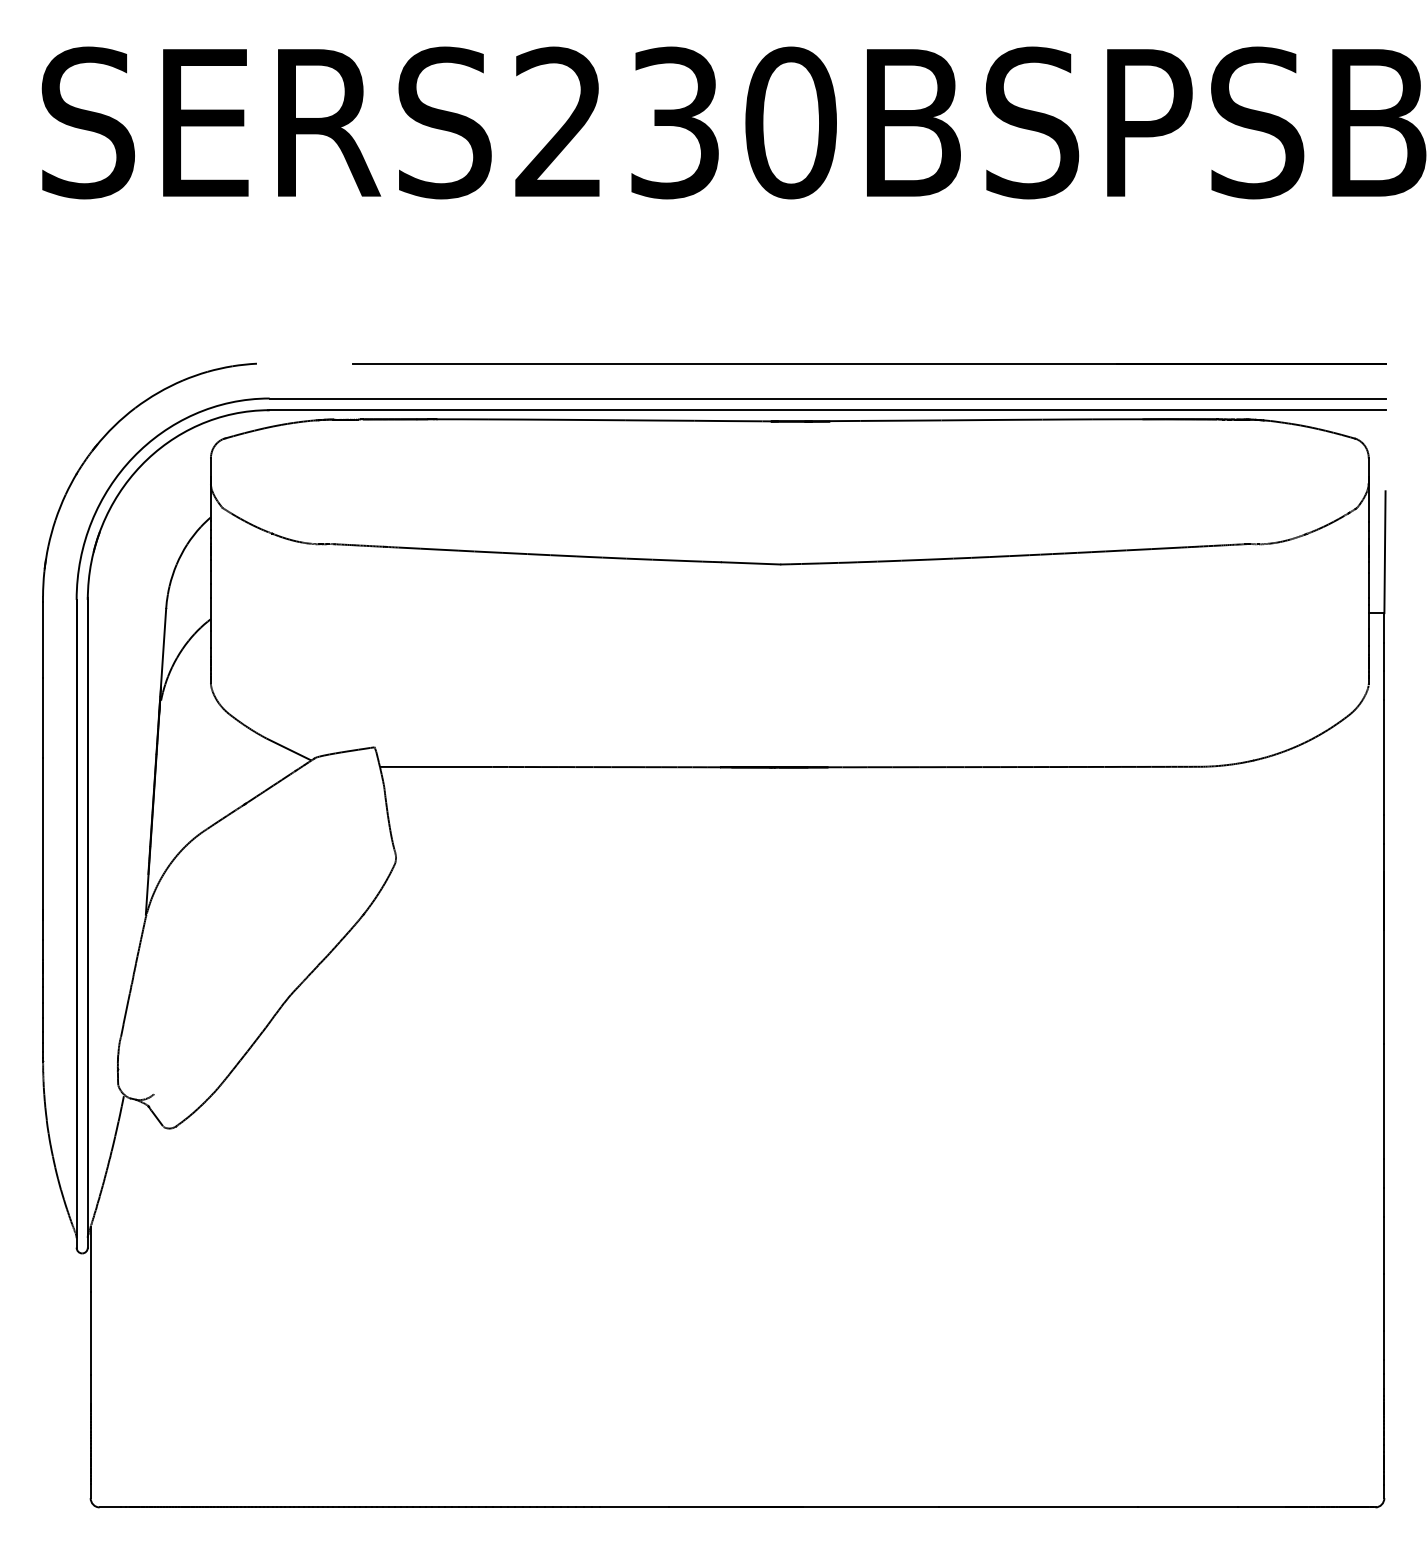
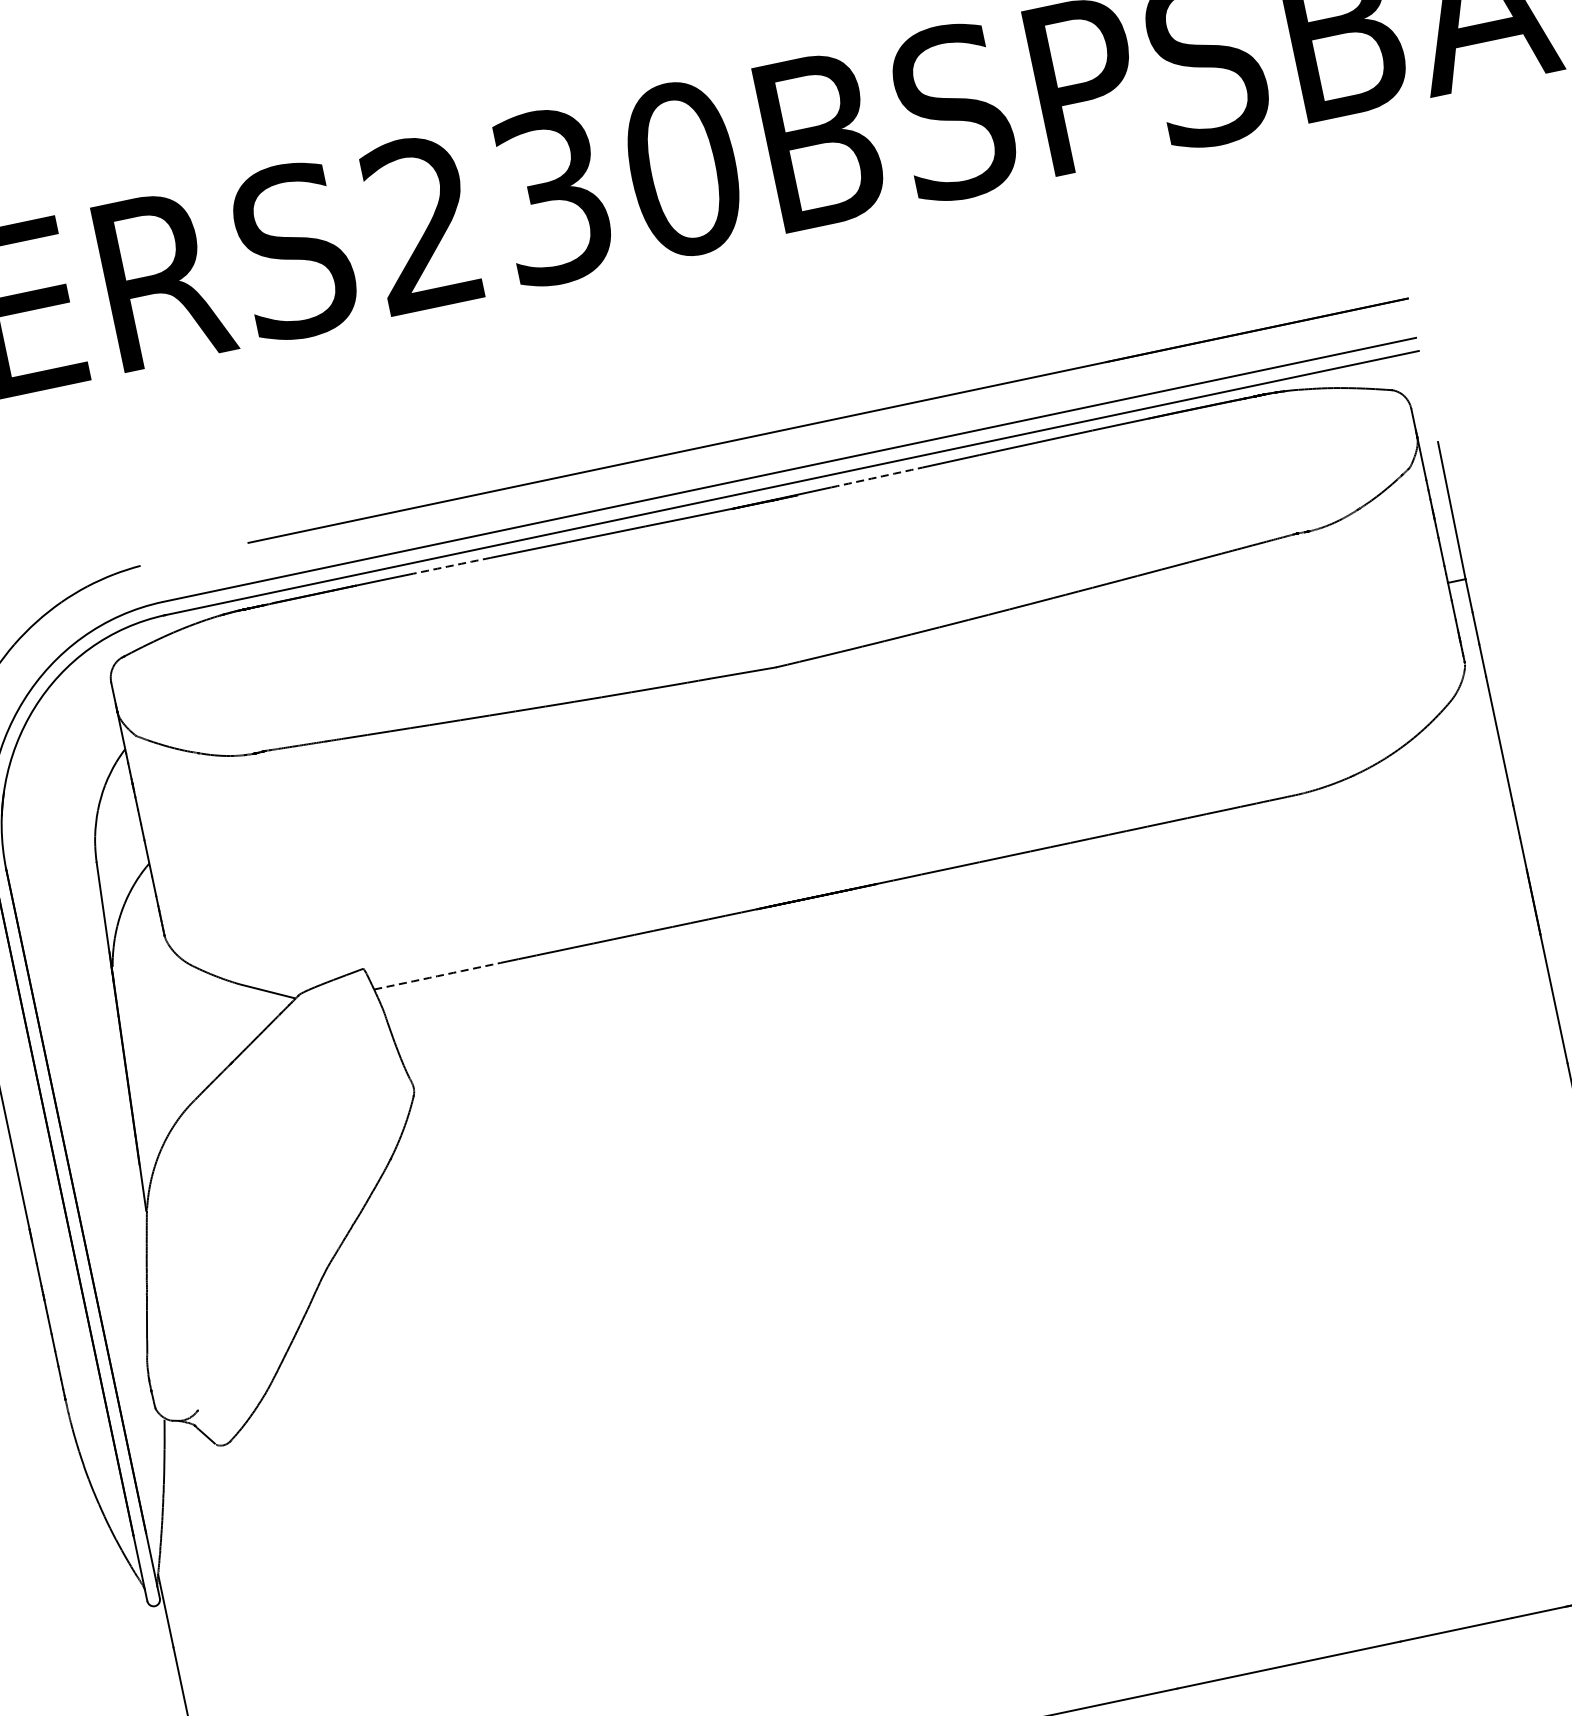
arc: (522, 419) -> (451, 565), solid -> dashed
arc: (900, 420) -> (876, 477), solid -> dashed
arc: (436, 766) -> (437, 975), solid -> dashed

